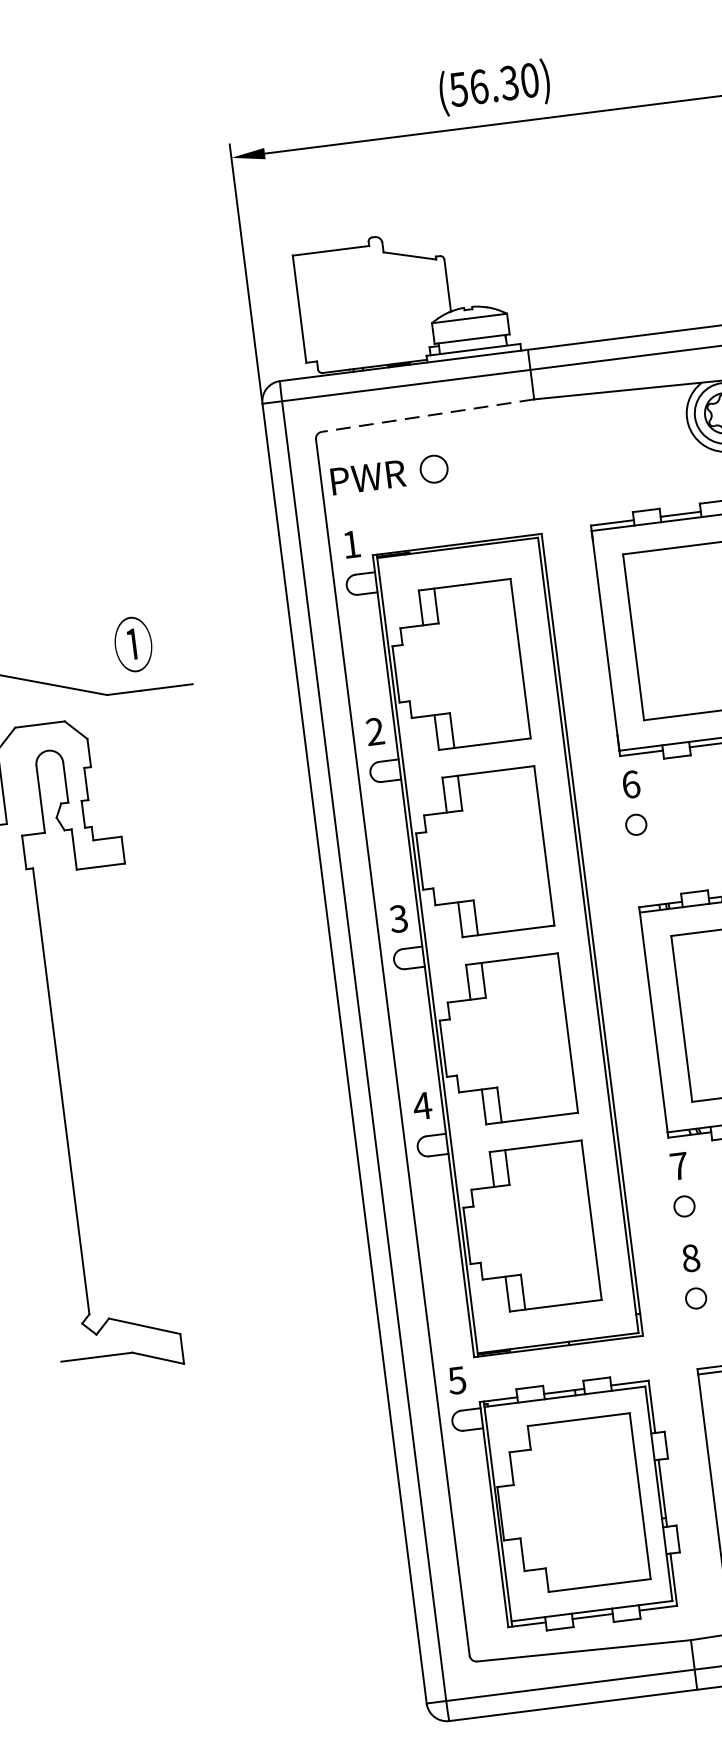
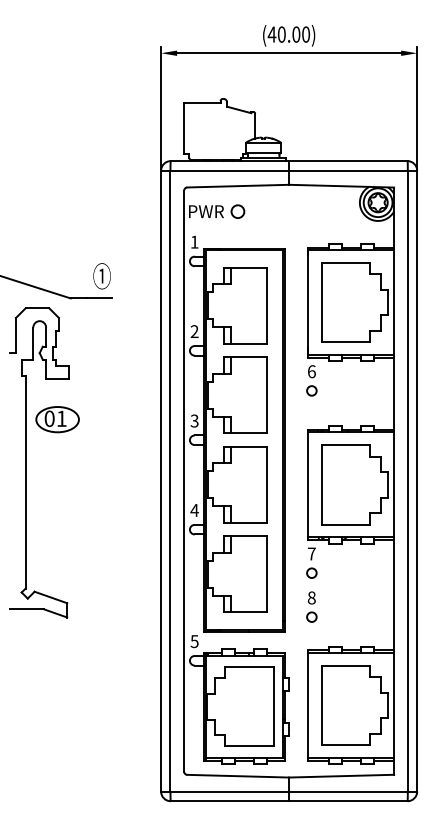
text: (482, 86) -> (283, 34), (56.30) -> (40.00)
line: (428, 416) -> (238, 186), dashed -> solid
text: (132, 645) -> (101, 276), moved
part: (111, 951) -> (57, 419), added

